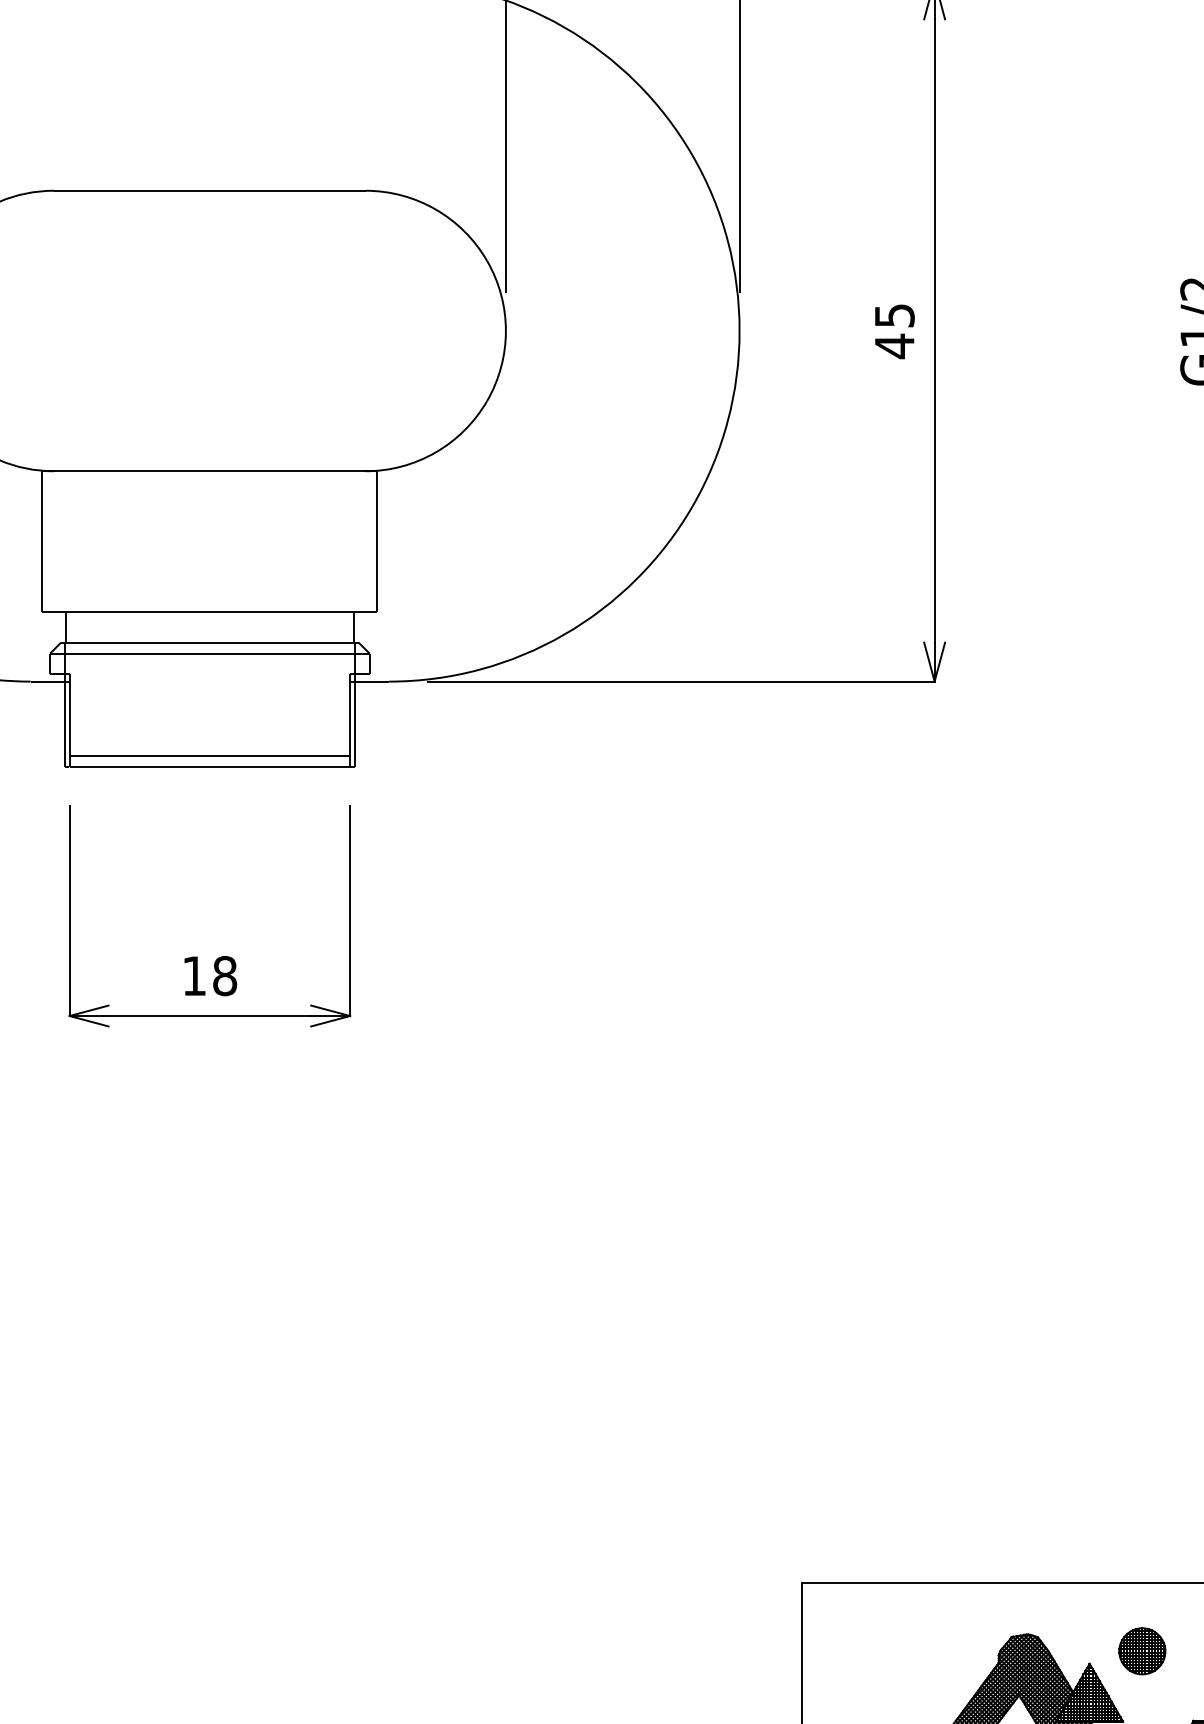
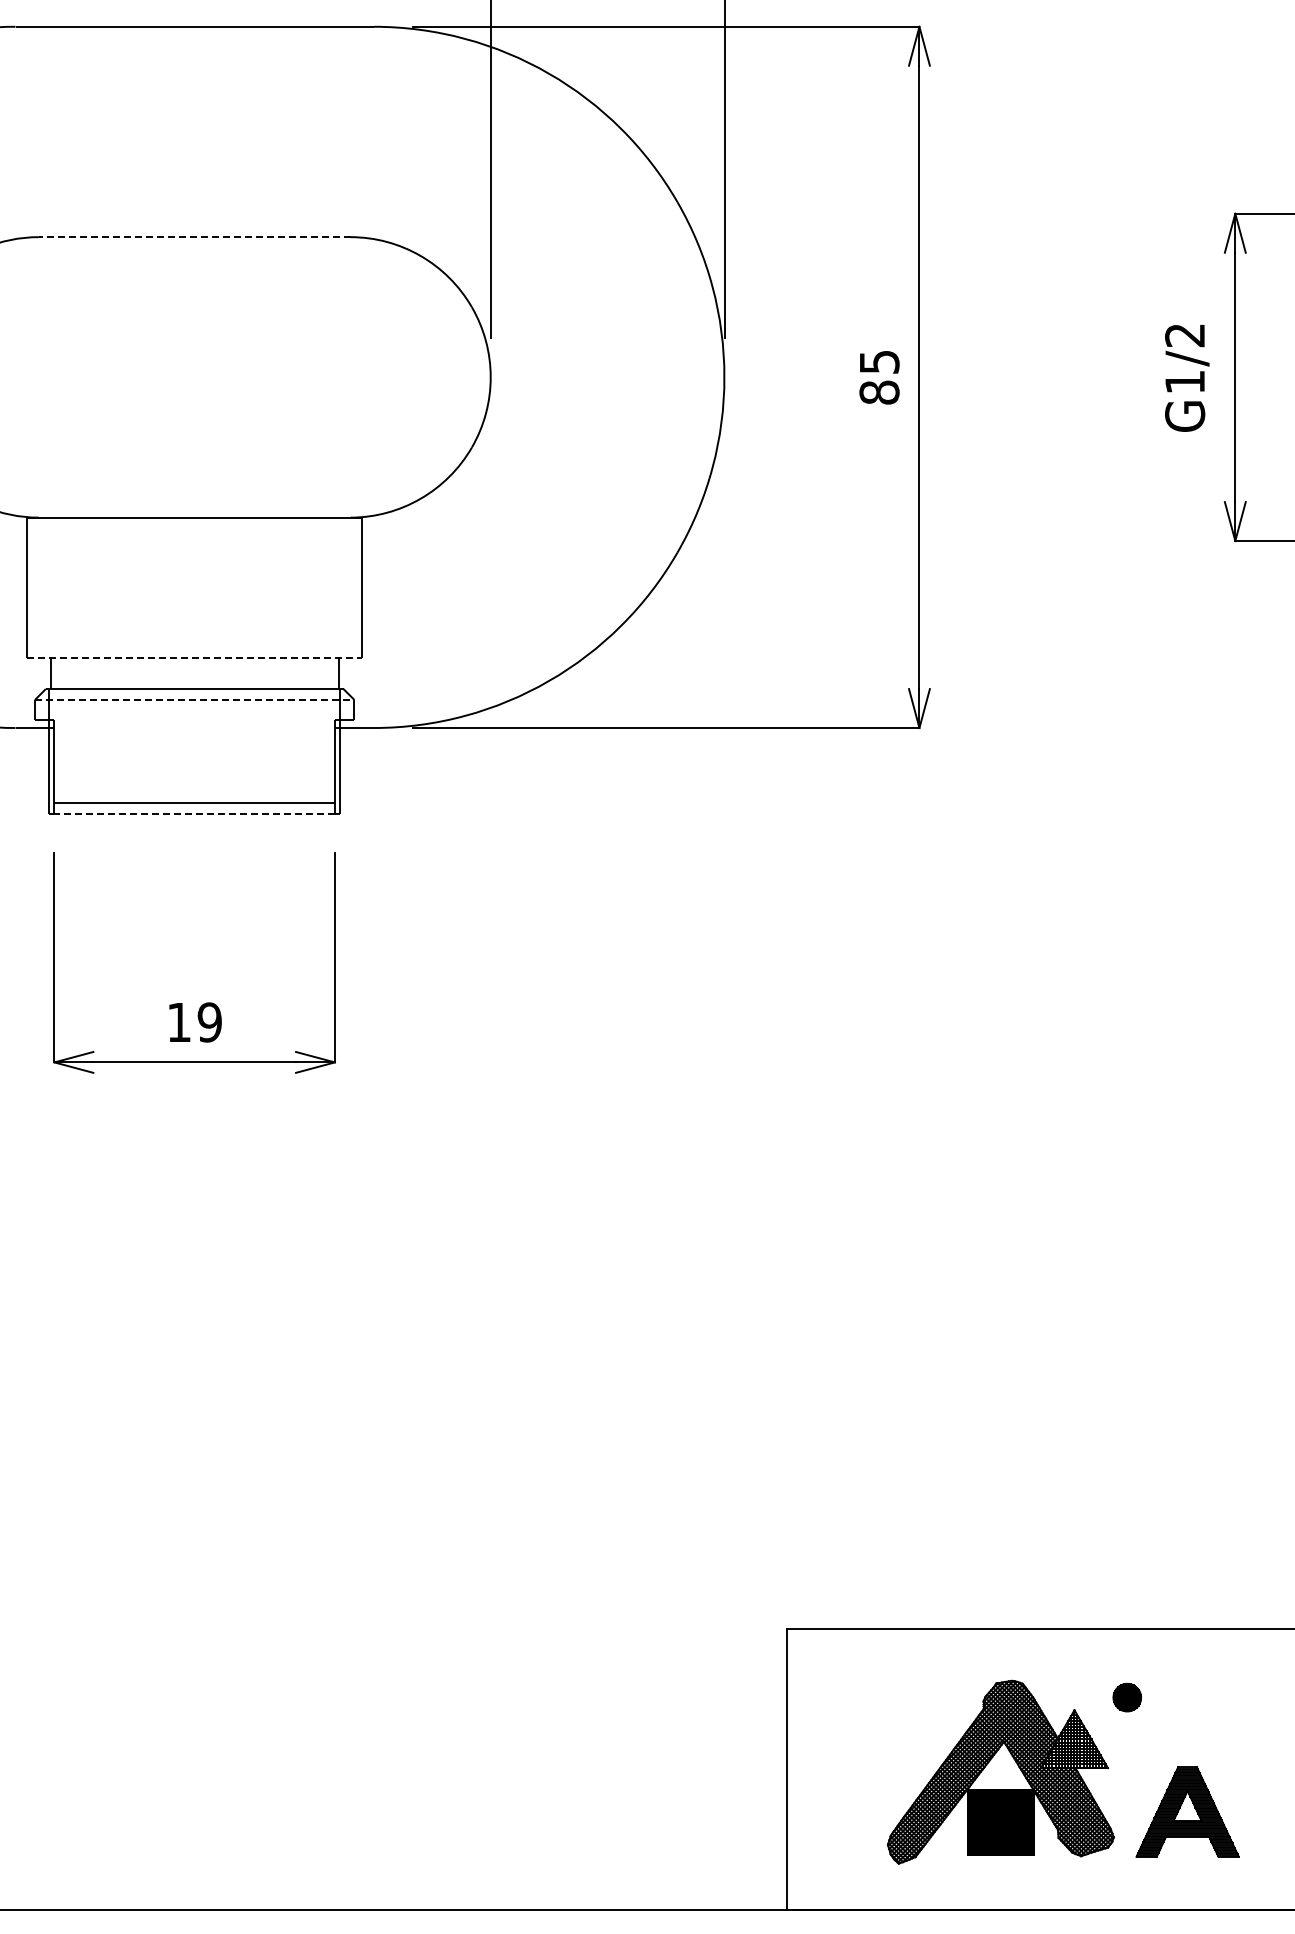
line: (209, 191) -> (194, 237), solid -> dashed
text: (894, 346) -> (879, 392), 45 -> 85
line: (209, 611) -> (194, 657), solid -> dashed
line: (209, 653) -> (194, 699), solid -> dashed
line: (209, 767) -> (194, 813), solid -> dashed
text: (224, 976) -> (209, 1022), 18 -> 19
part: (1142, 1651) -> (1127, 1697), size x0.6

